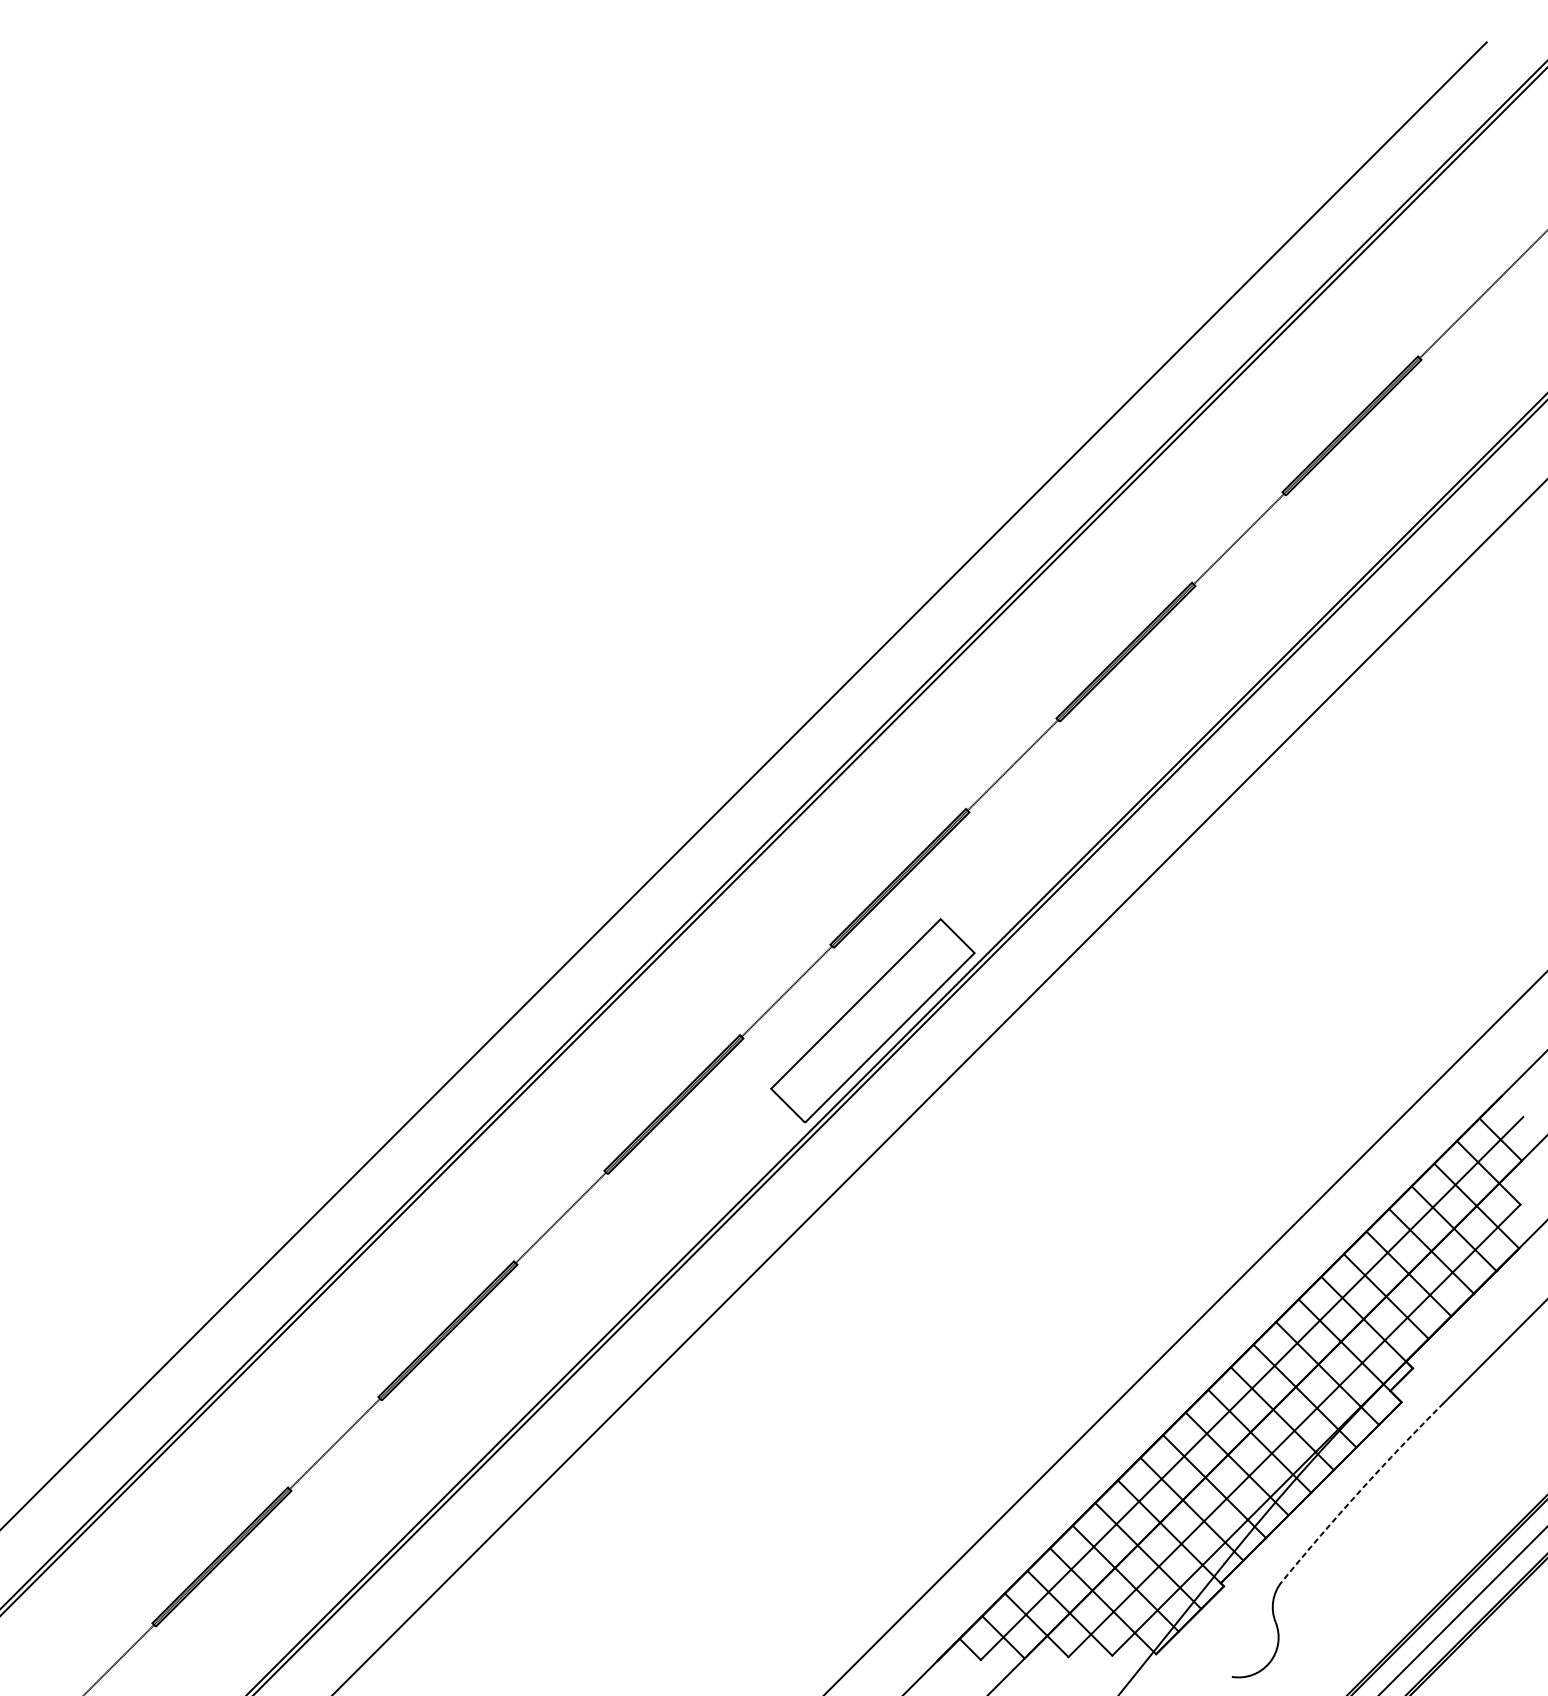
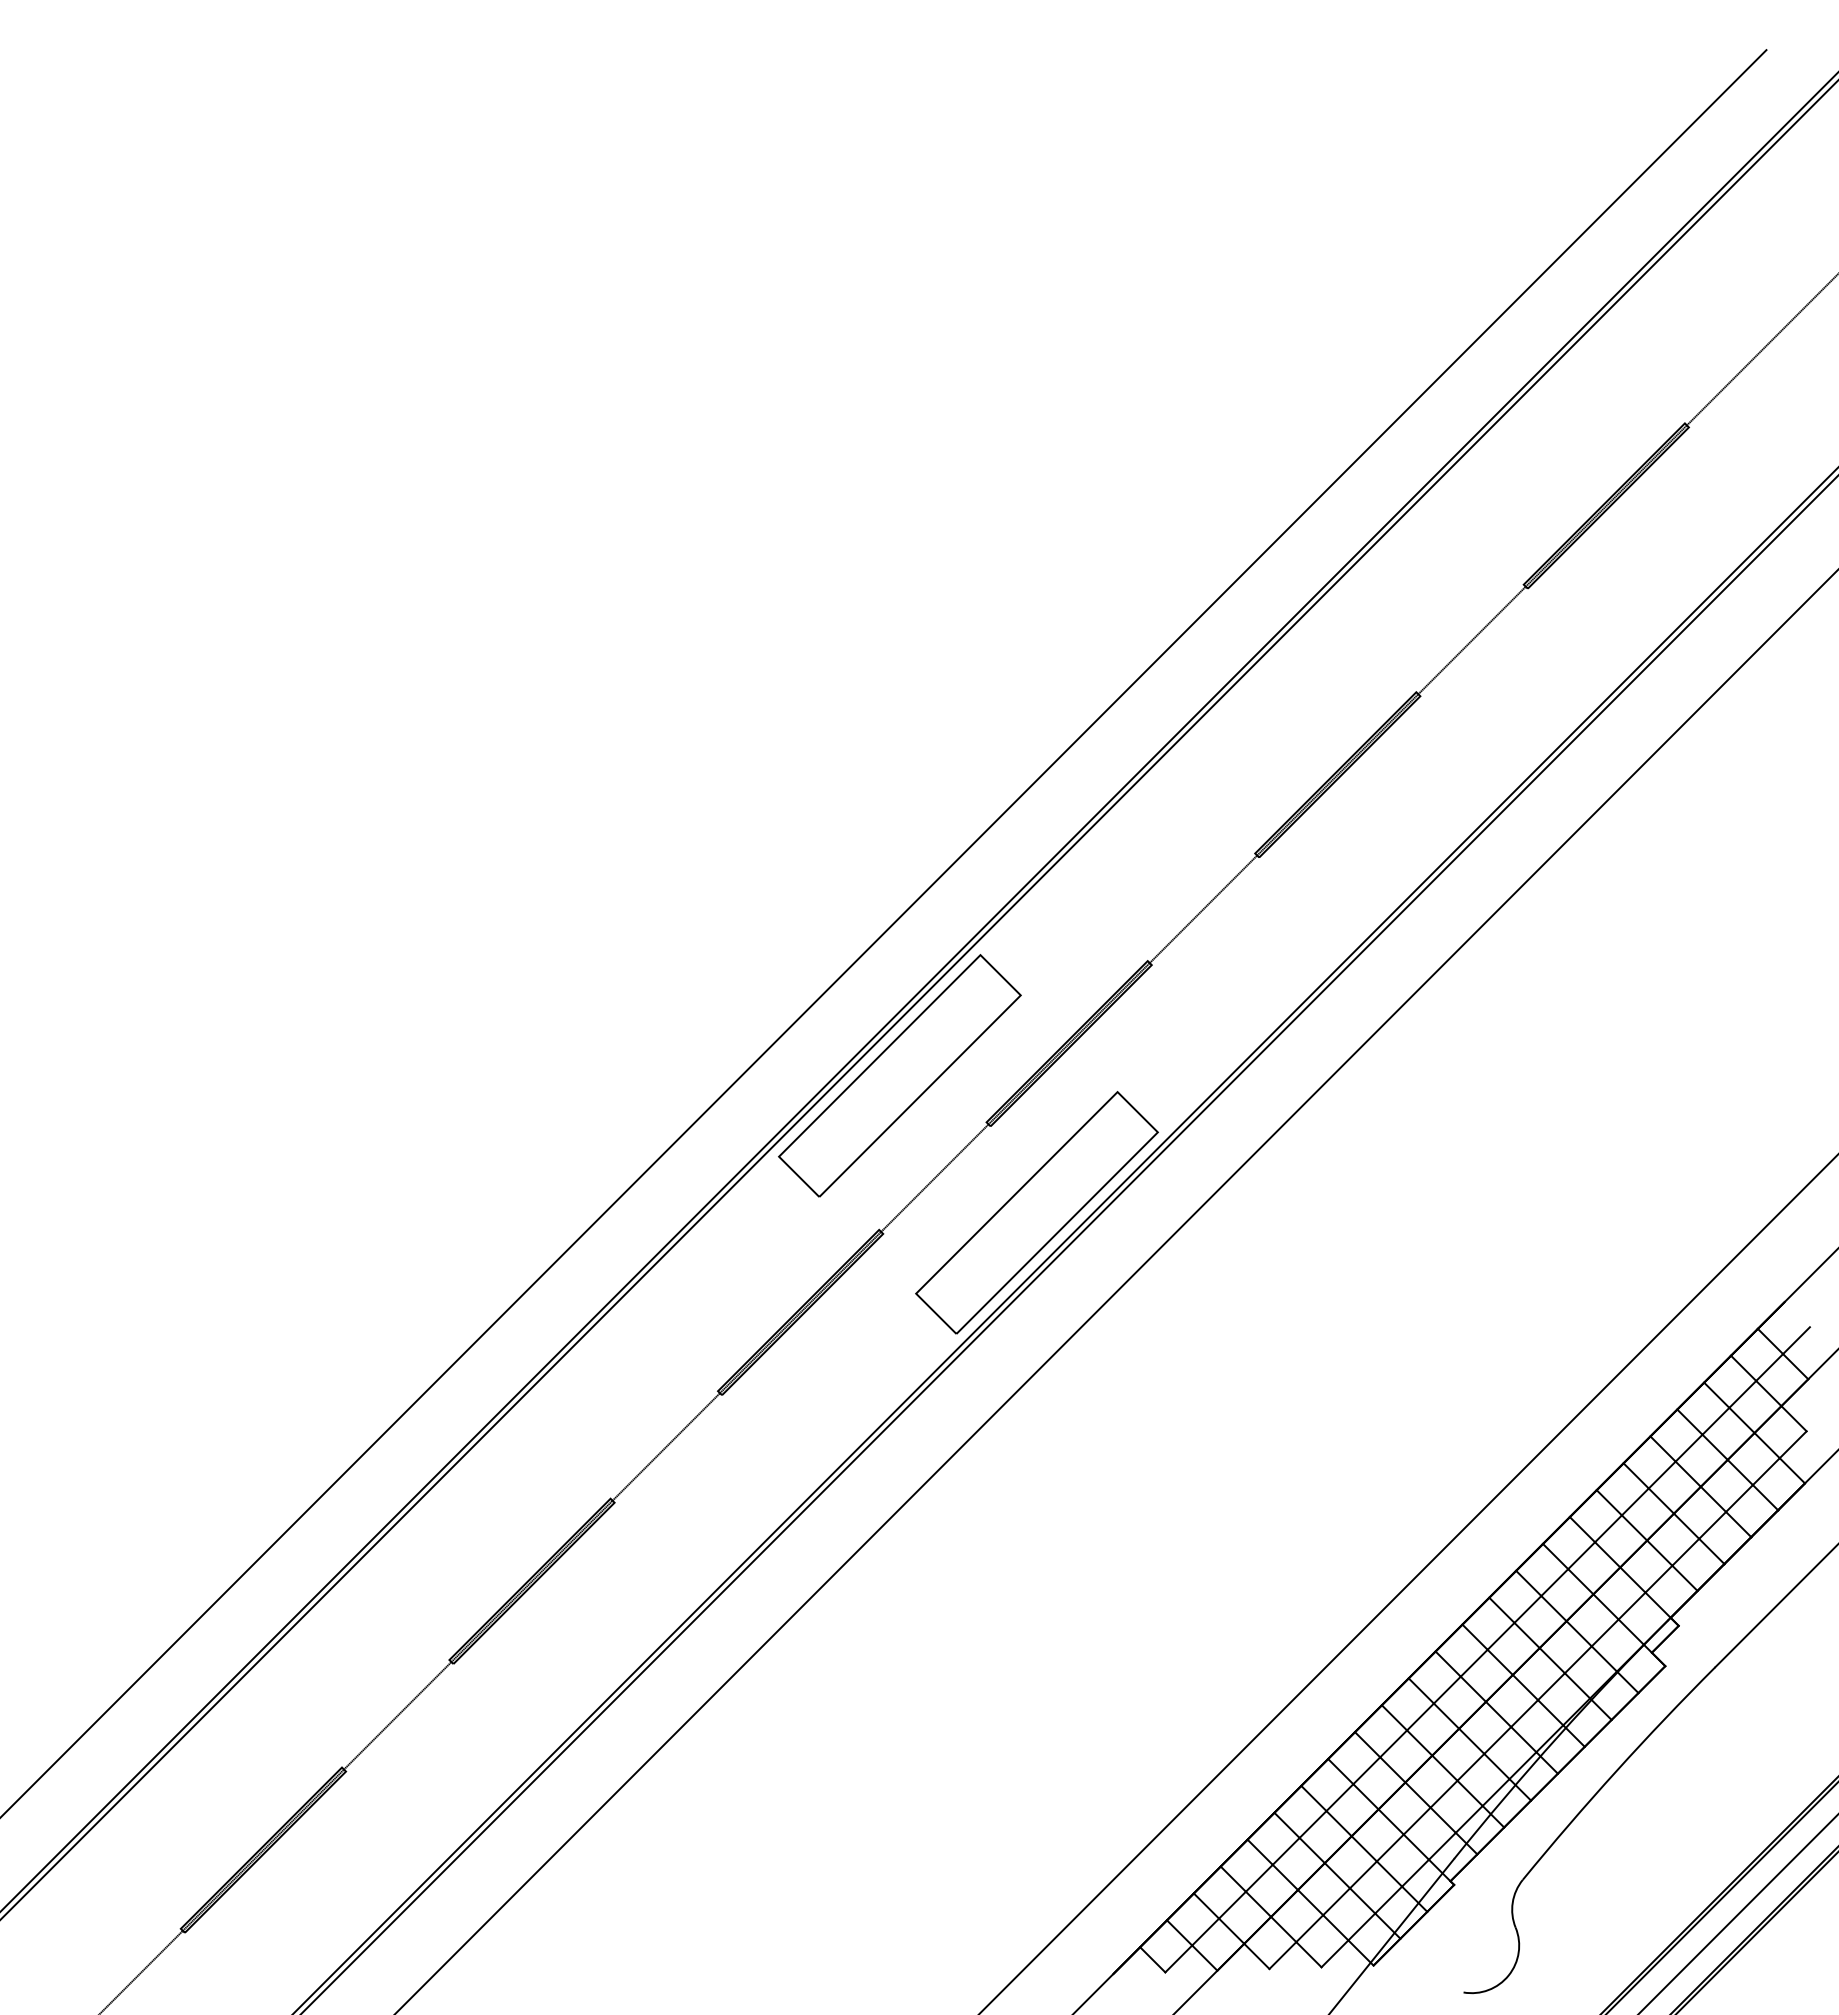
part: (757, 905) -> (899, 1075), added
arc: (1360, 1490) -> (1616, 1771), dashed -> solid

